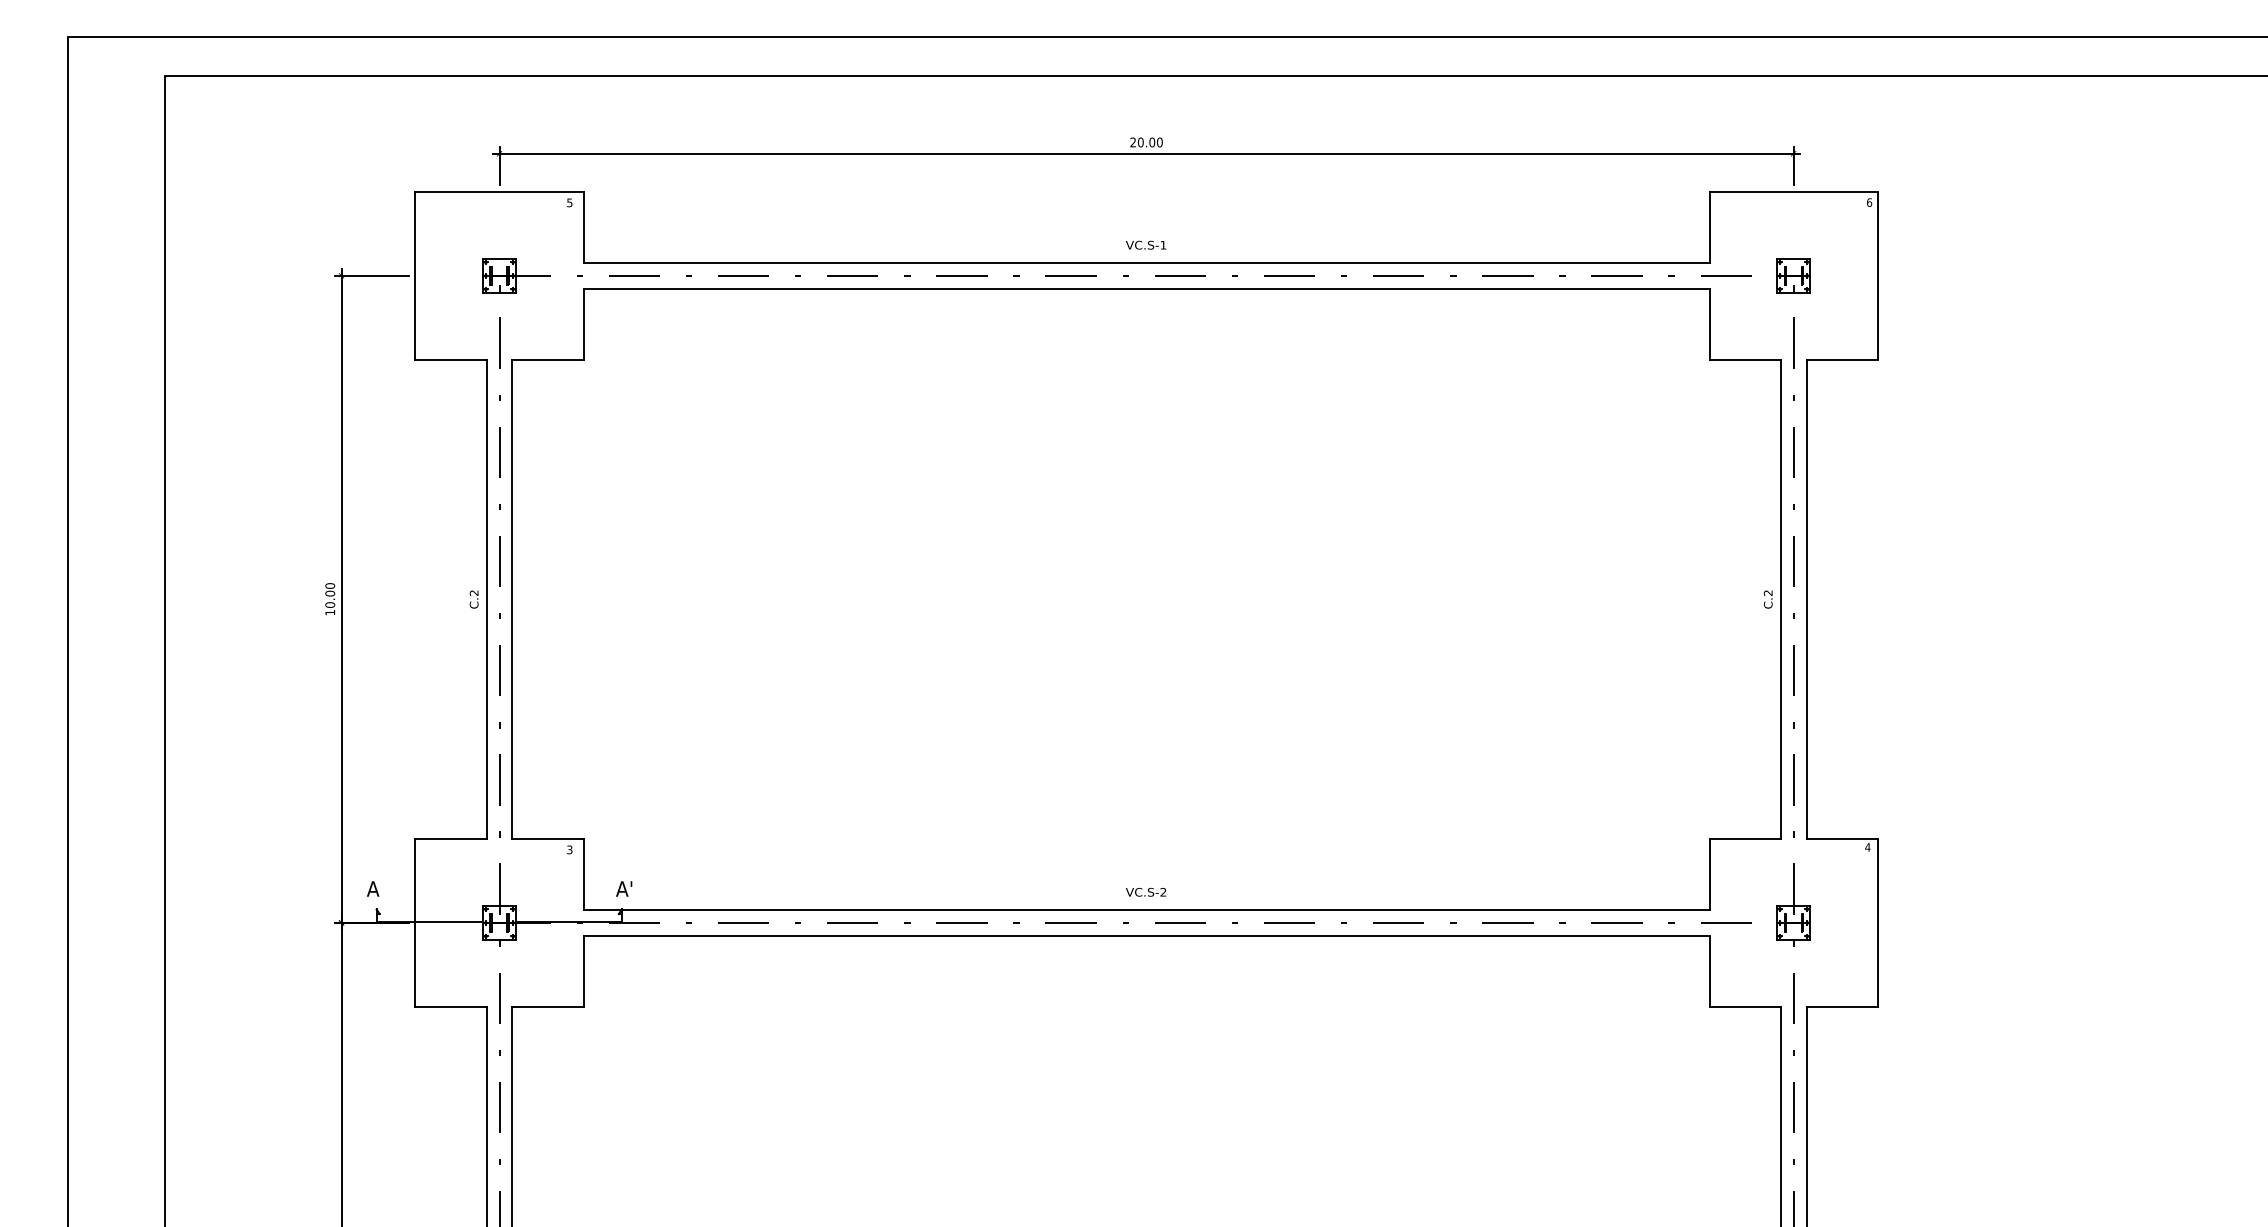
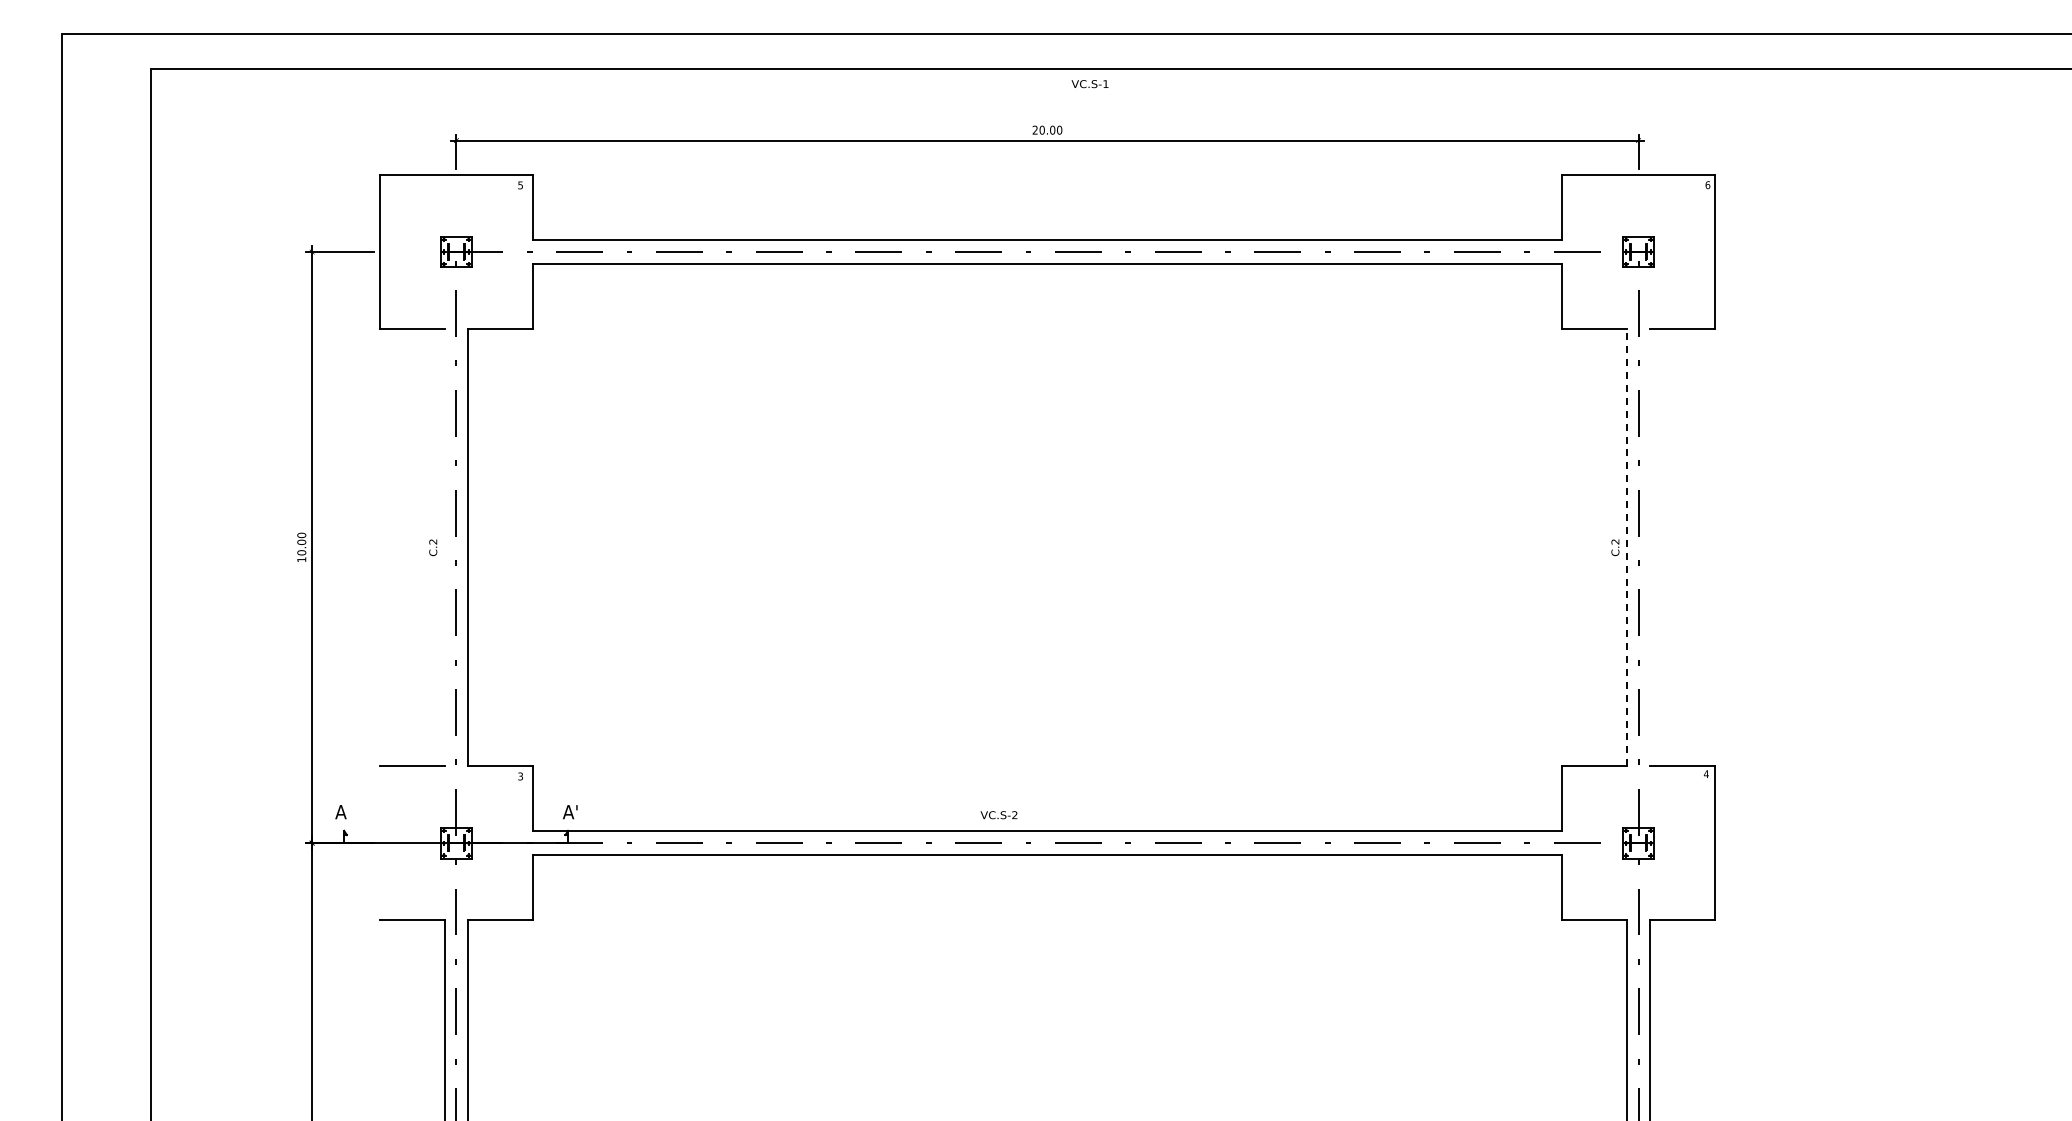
text: (1145, 245) -> (1089, 84), moved
line: (486, 599) -> (444, 547), removed
line: (1780, 599) -> (1626, 547), solid -> dashed
line: (1806, 599) -> (1650, 547), removed
text: (1145, 892) -> (998, 815), moved
line: (415, 922) -> (379, 842), removed

